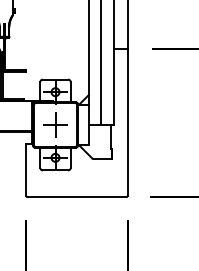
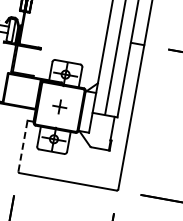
part: (55, 124) -> (59, 106), size x0.6
line: (26, 169) -> (23, 145), solid -> dashed

